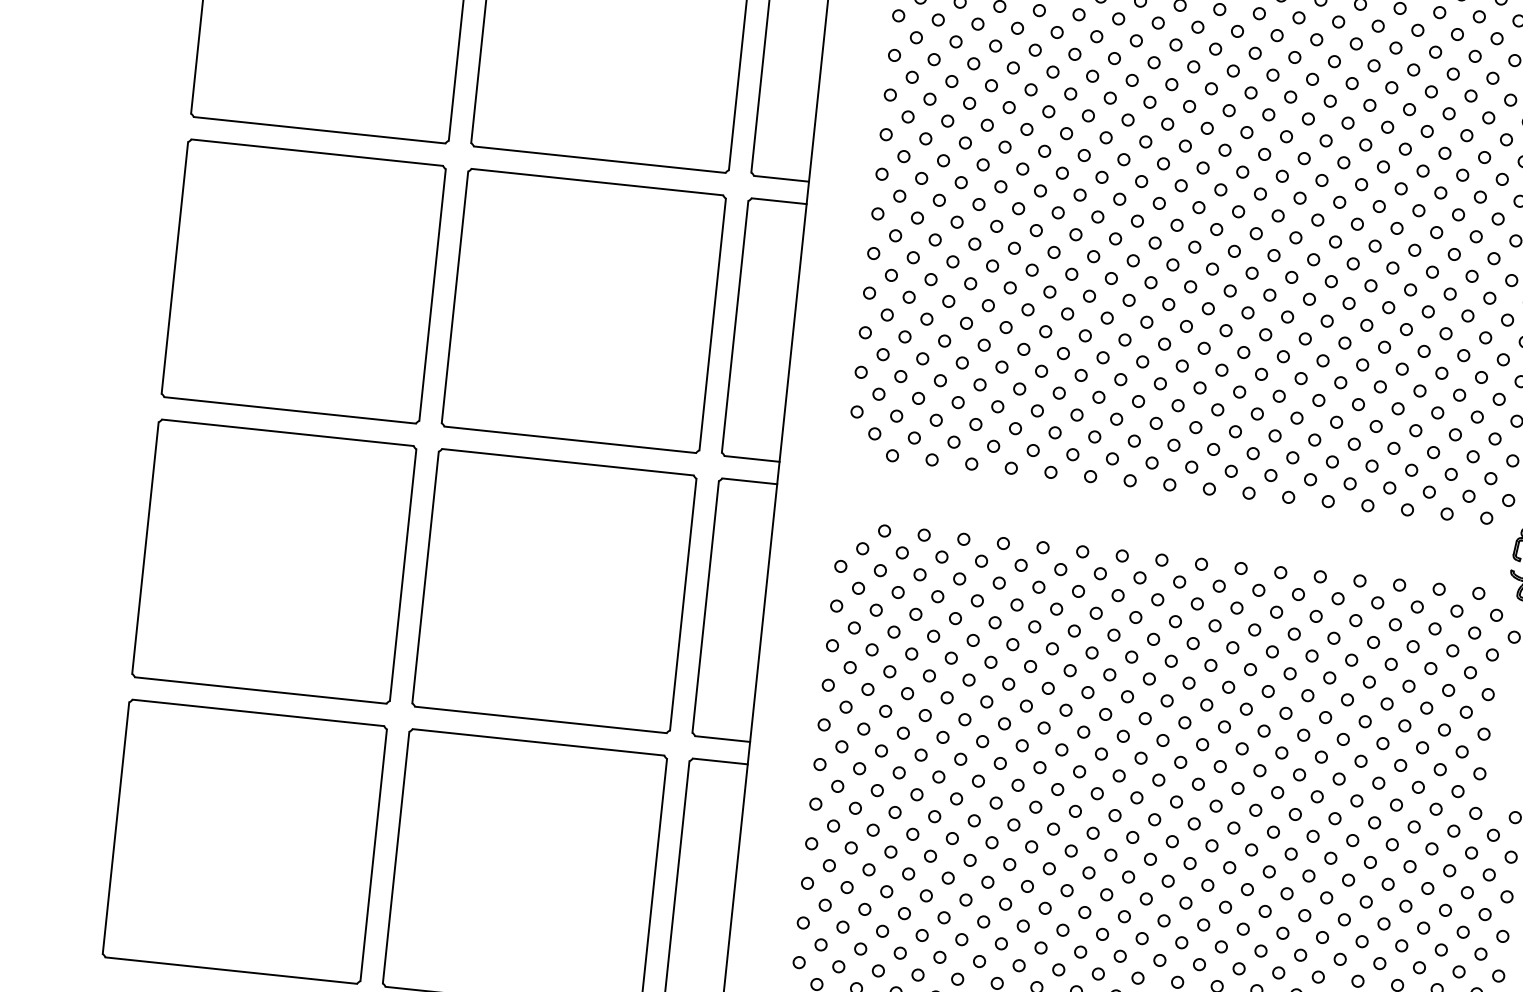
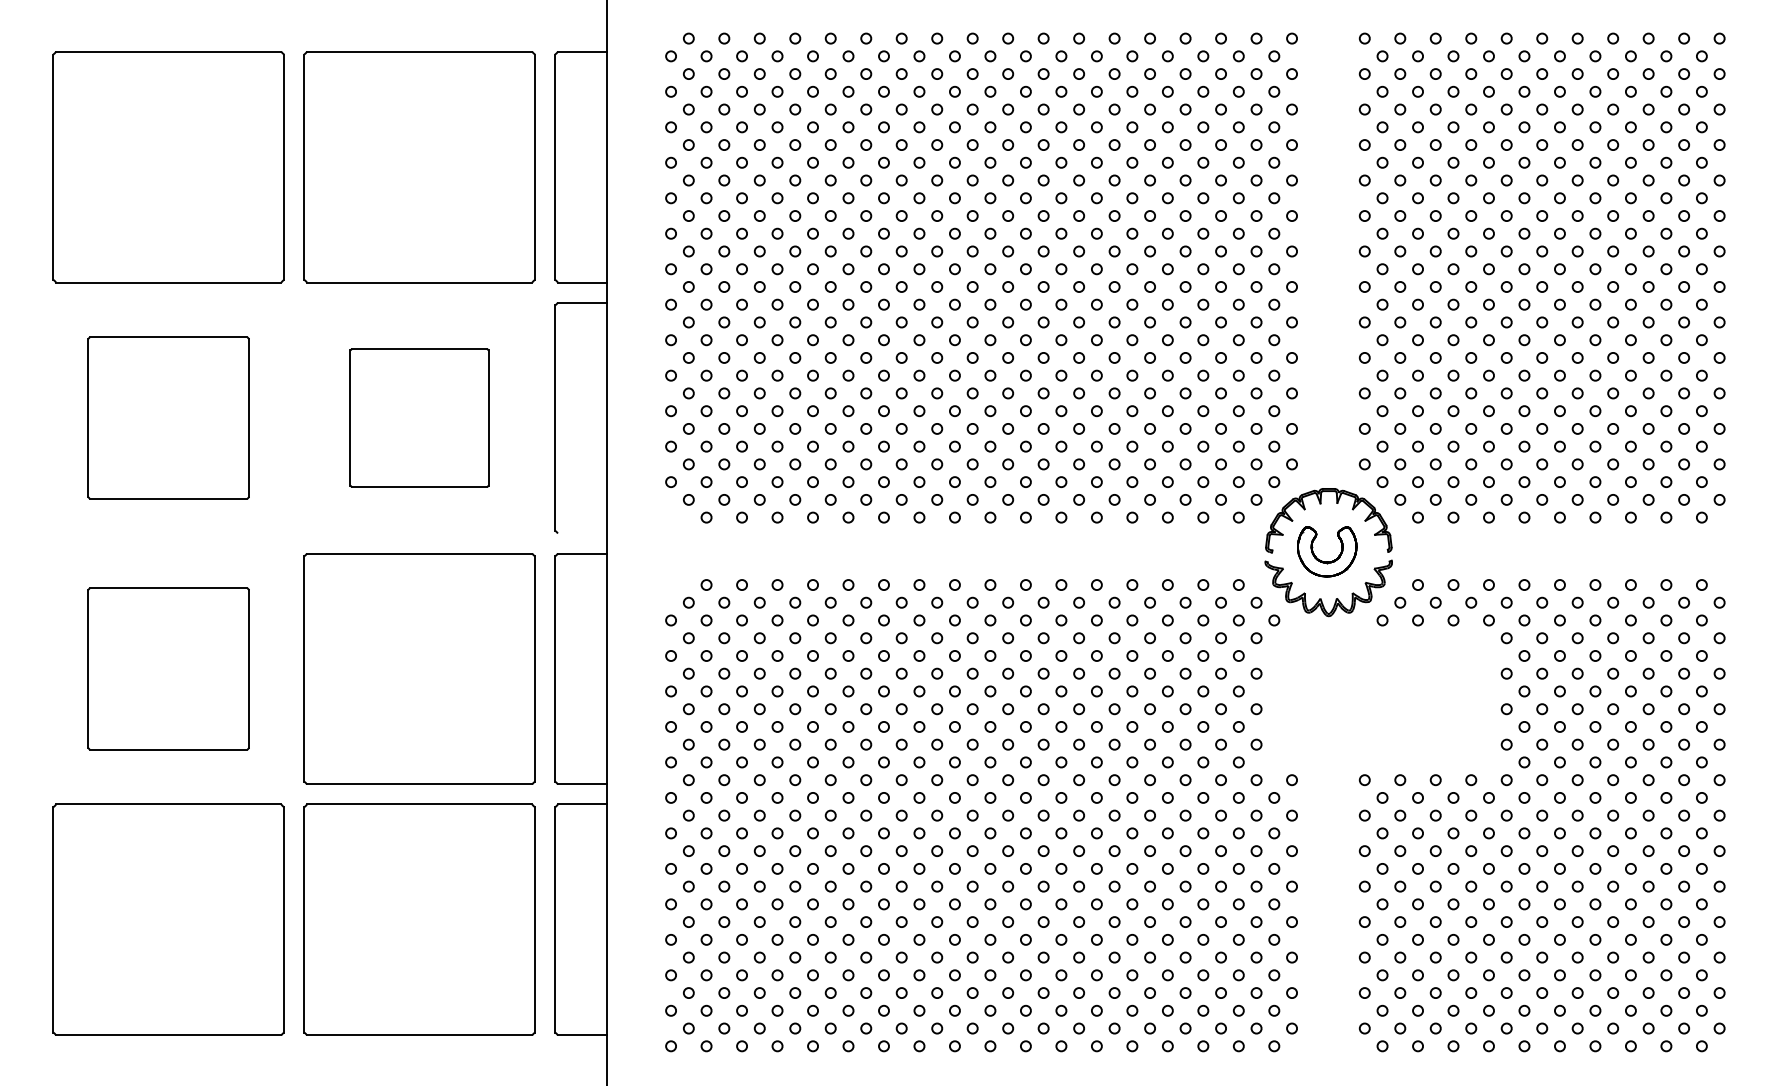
part: (303, 280) -> (168, 417), size x0.7
part: (583, 310) -> (419, 417), size x0.6
line: (752, 458) -> (582, 533), removed
part: (274, 561) -> (168, 668), size x0.7

